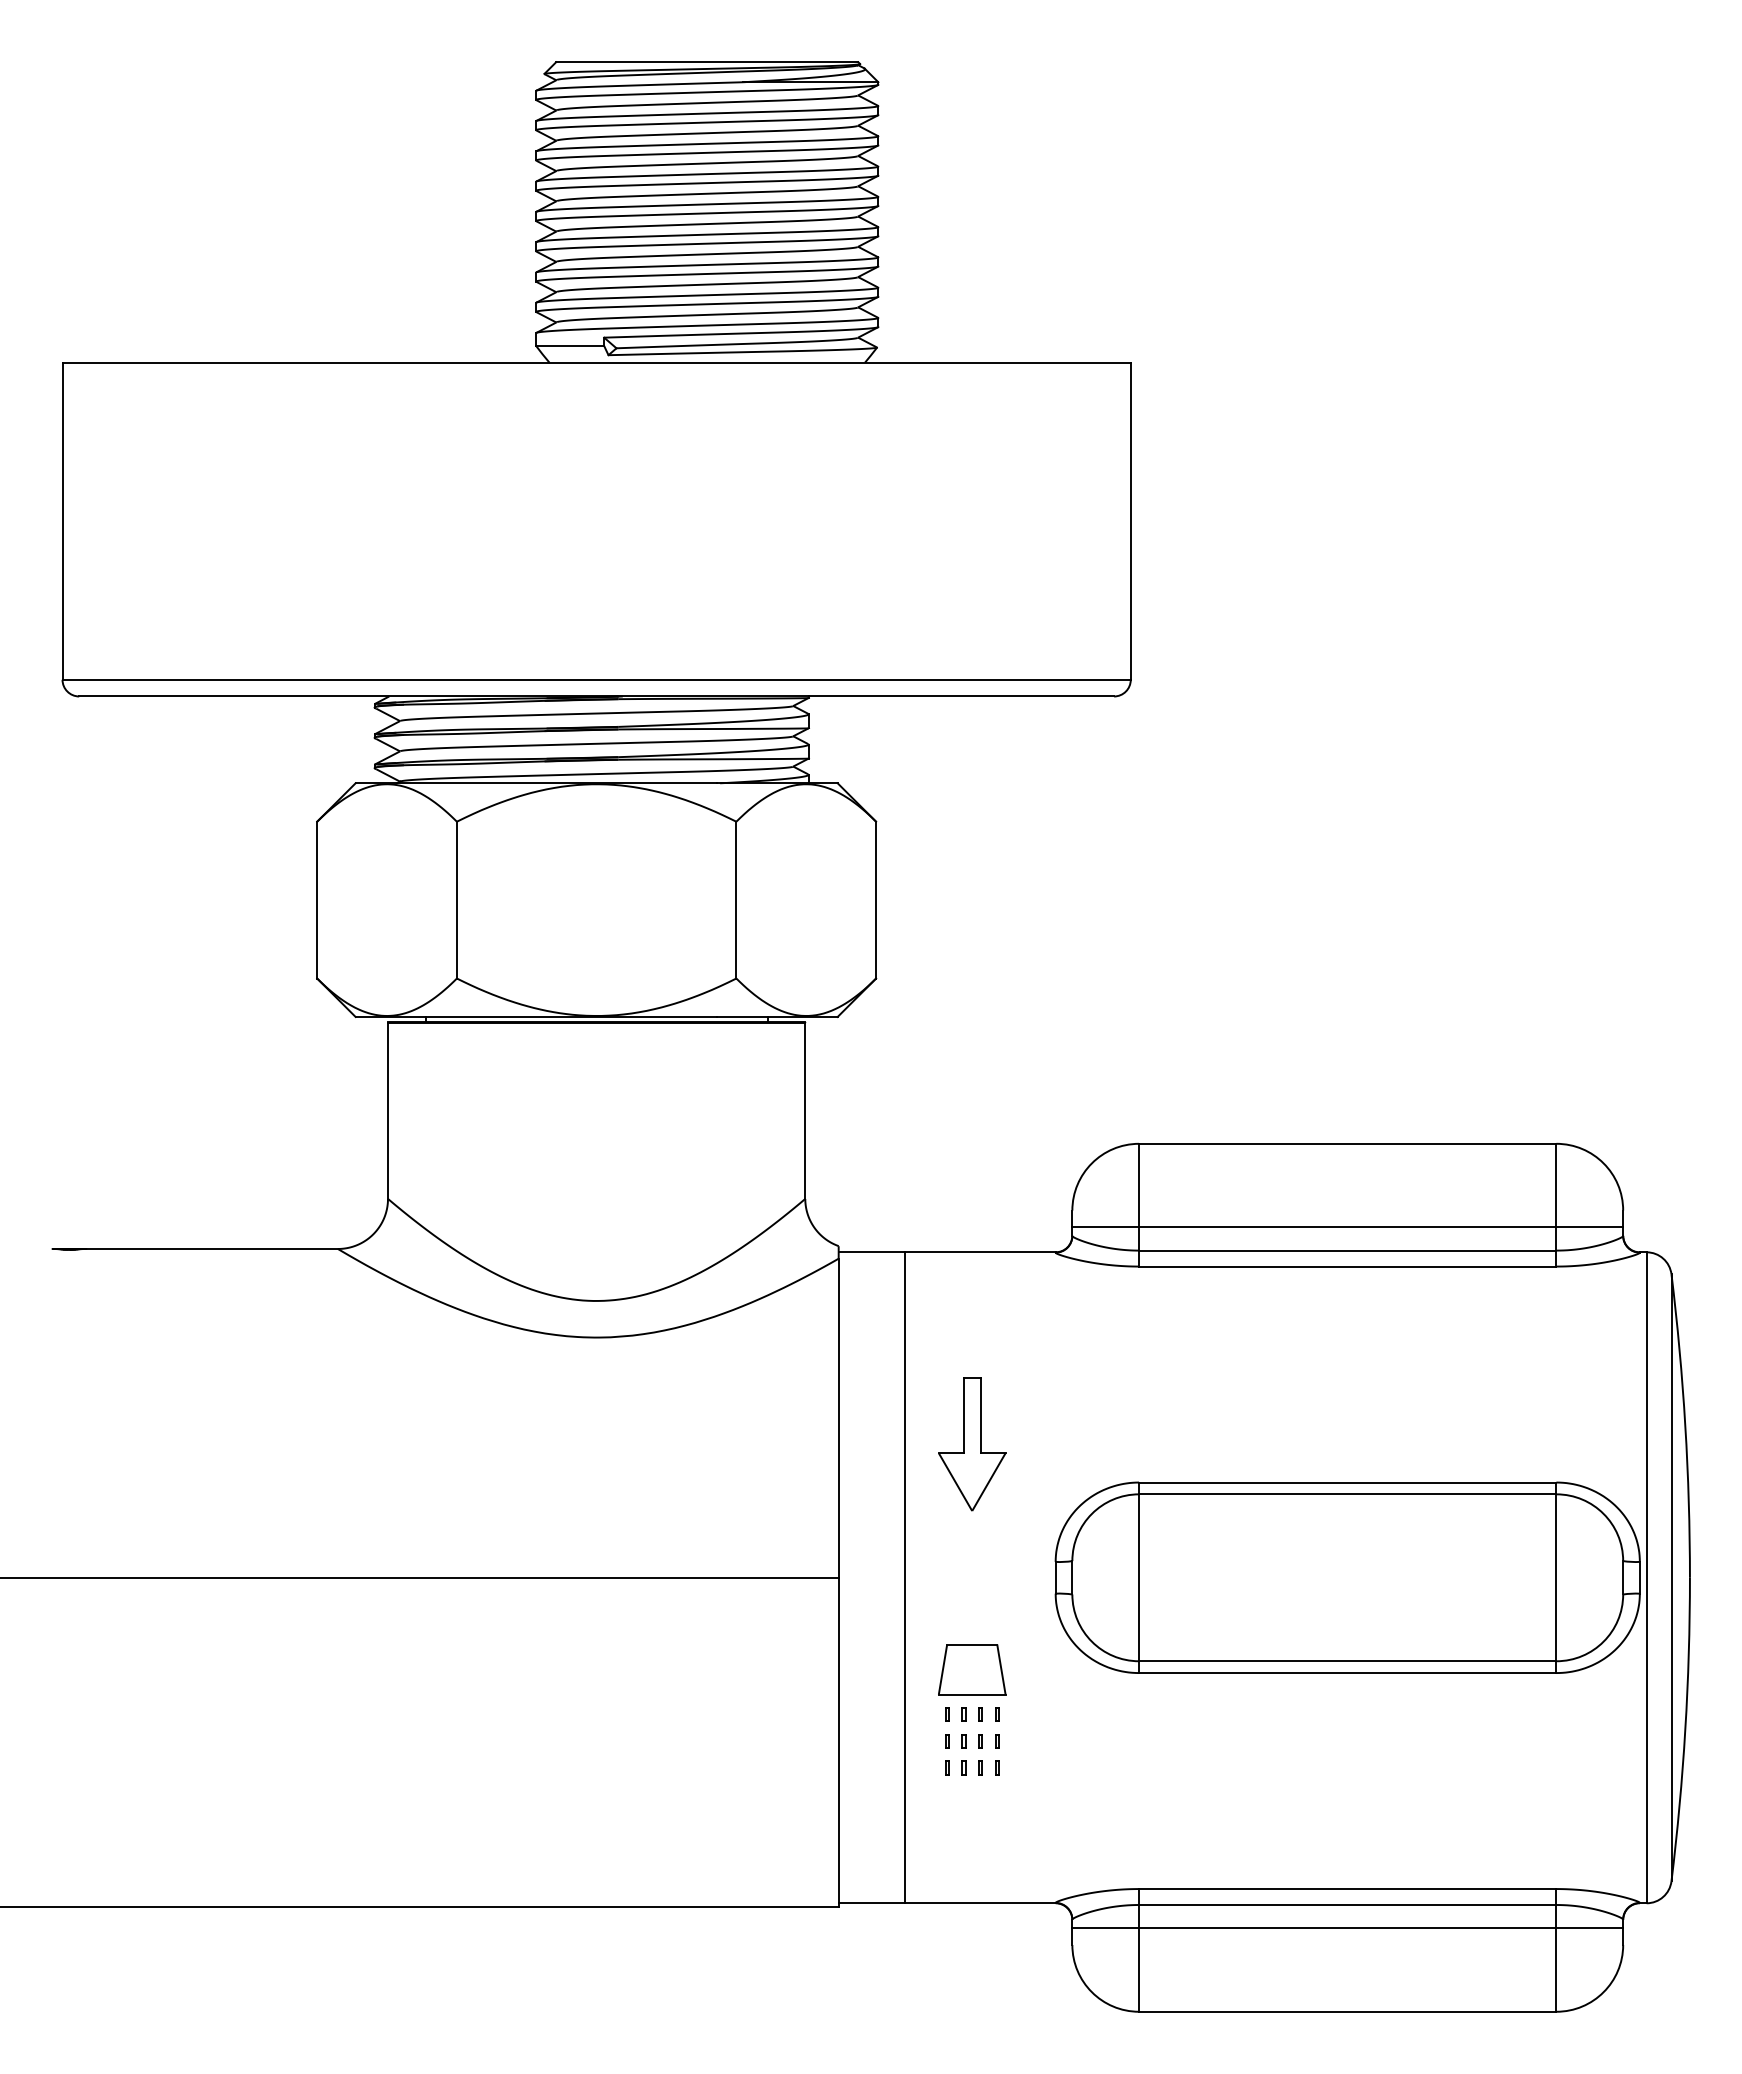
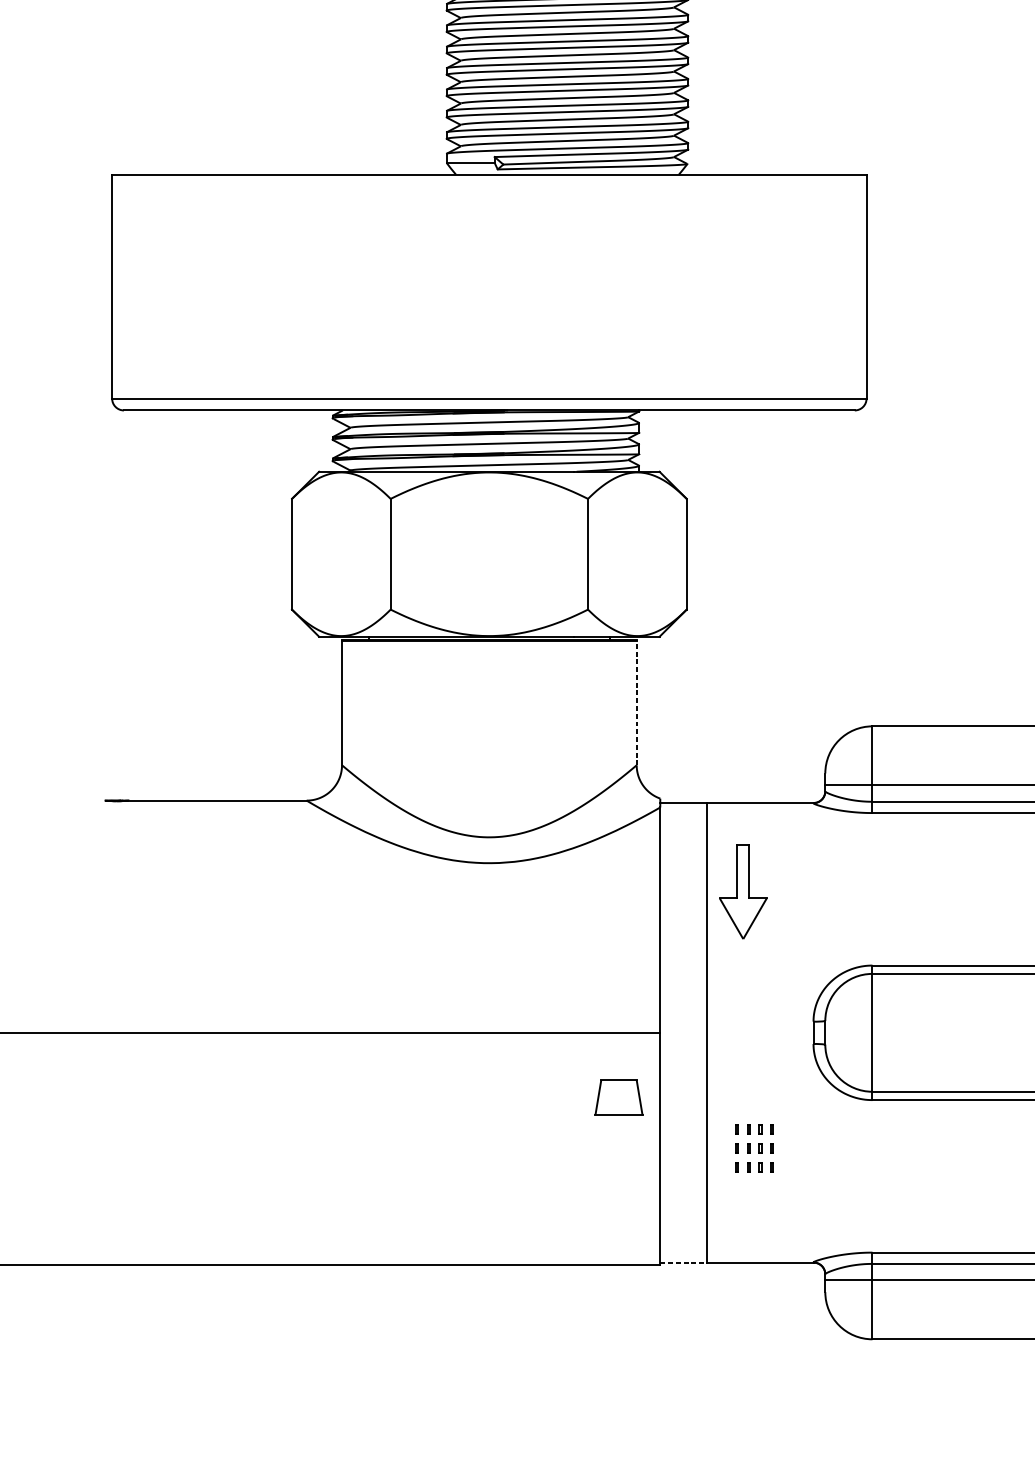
line: (805, 1111) -> (636, 703), solid -> dashed
part: (972, 1444) -> (743, 892), moved
part: (972, 1669) -> (619, 1097), moved
line: (872, 1903) -> (684, 1262), solid -> dashed

